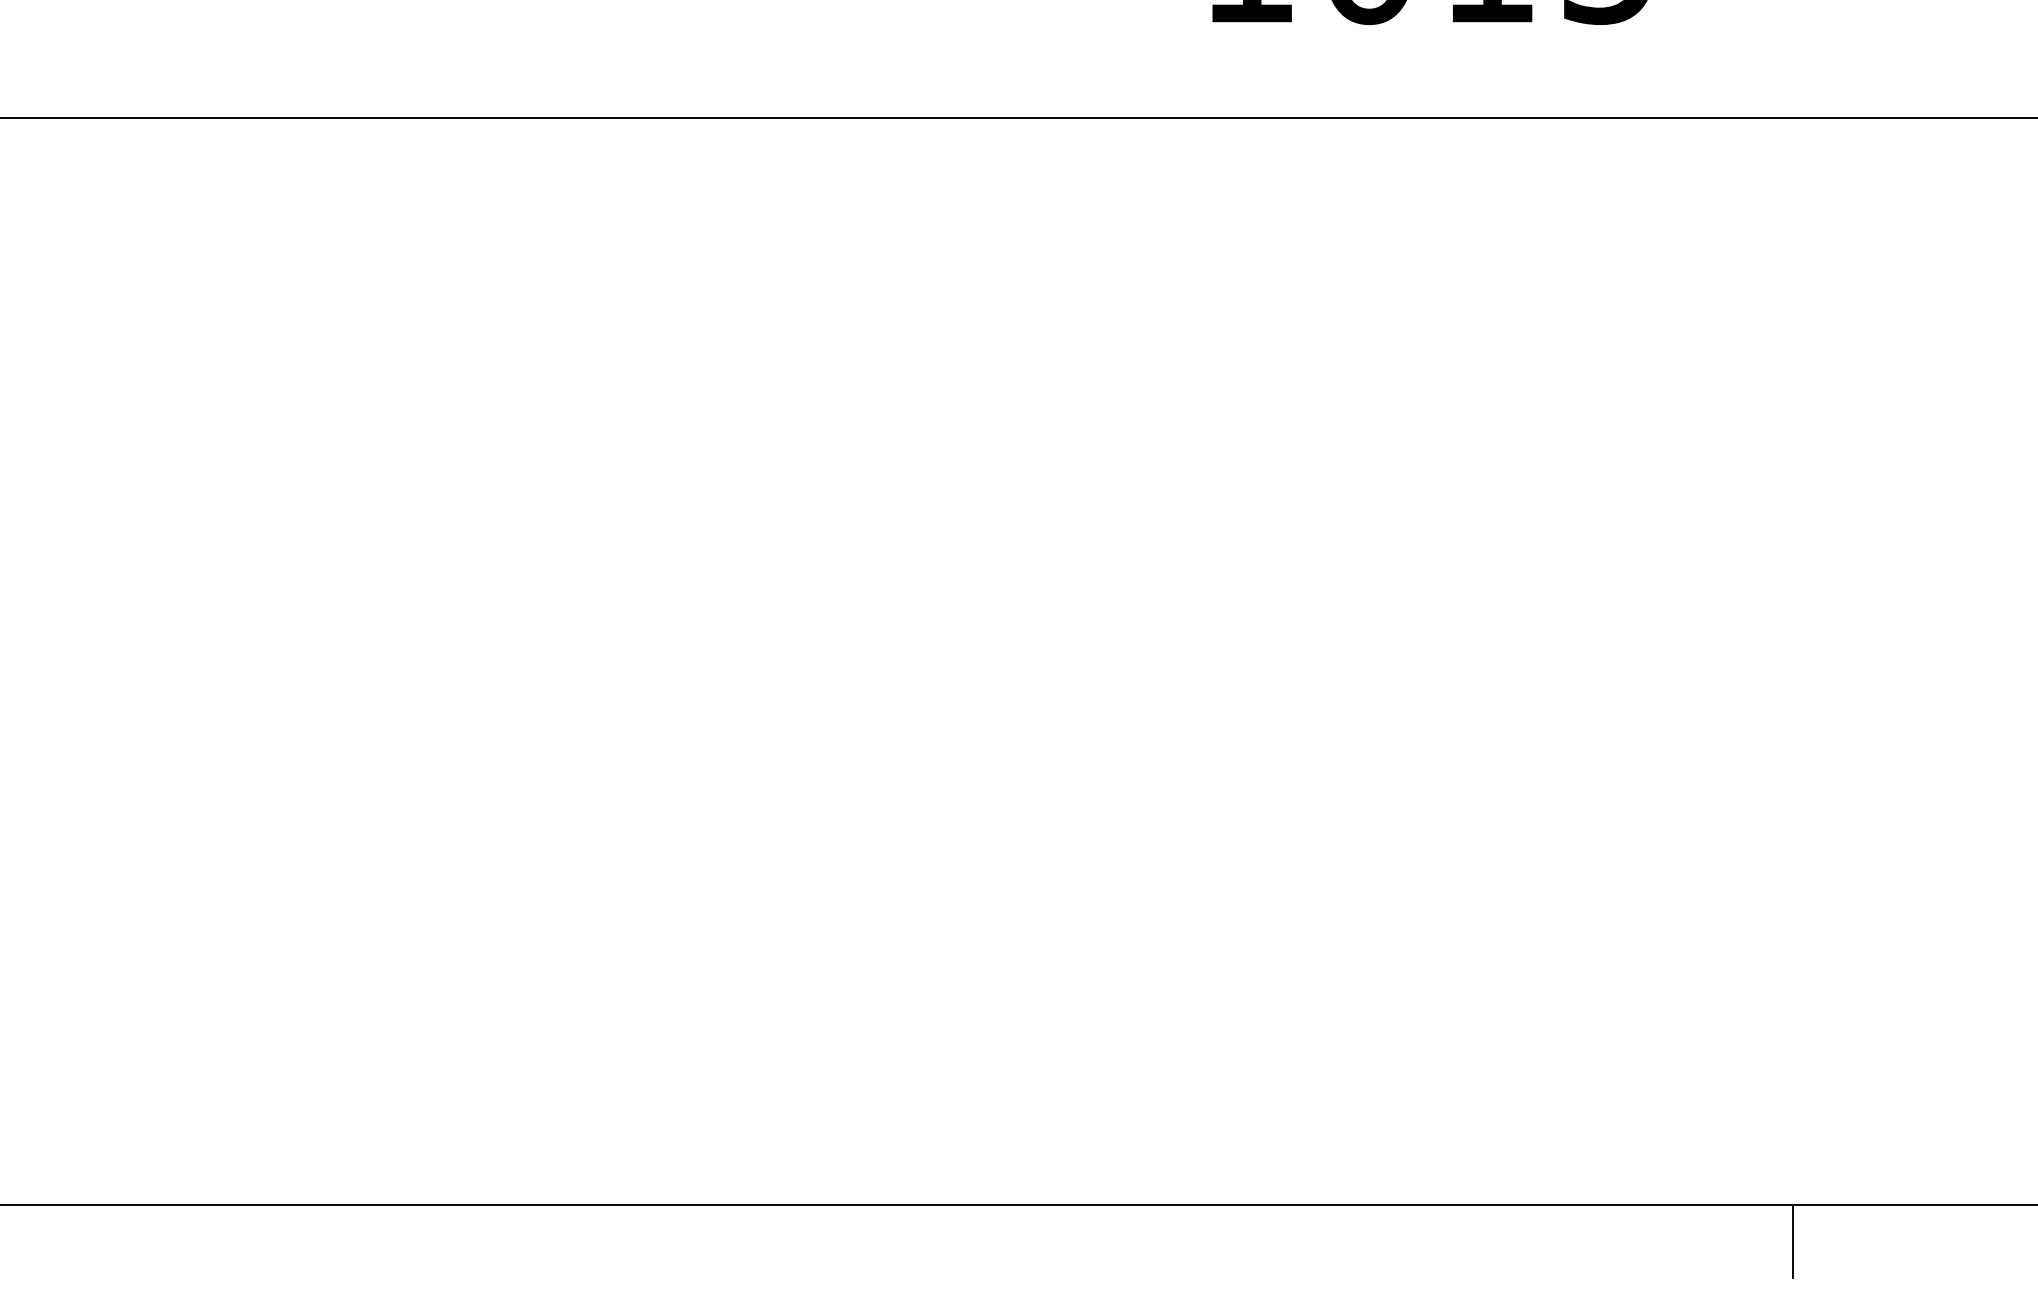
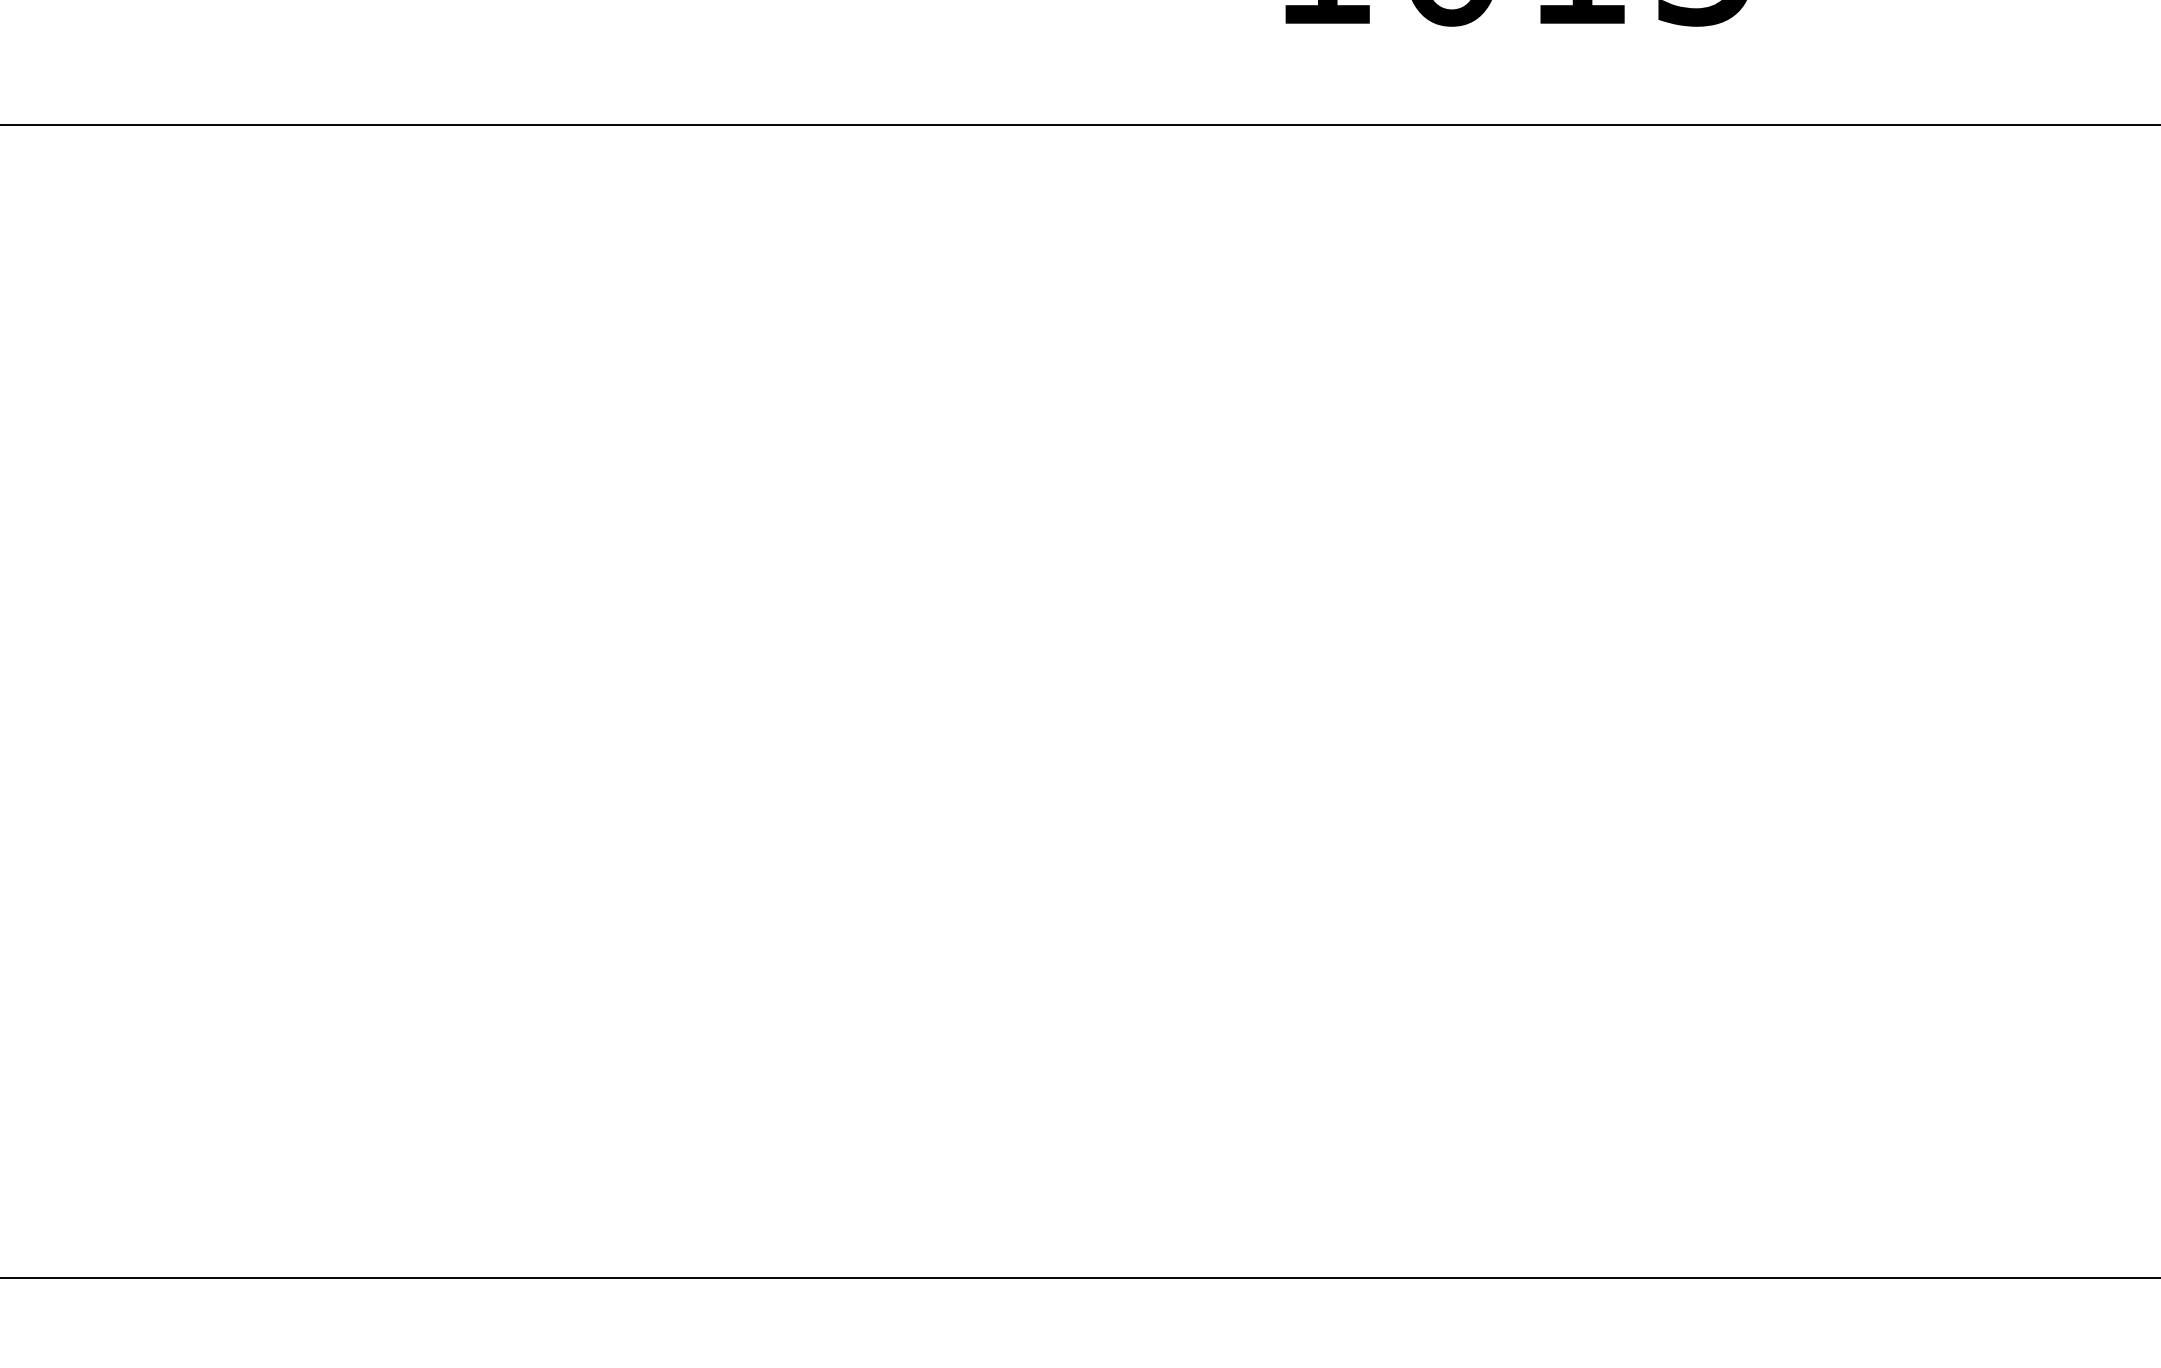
line: (1793, 1241) -> (1901, 1316), removed

